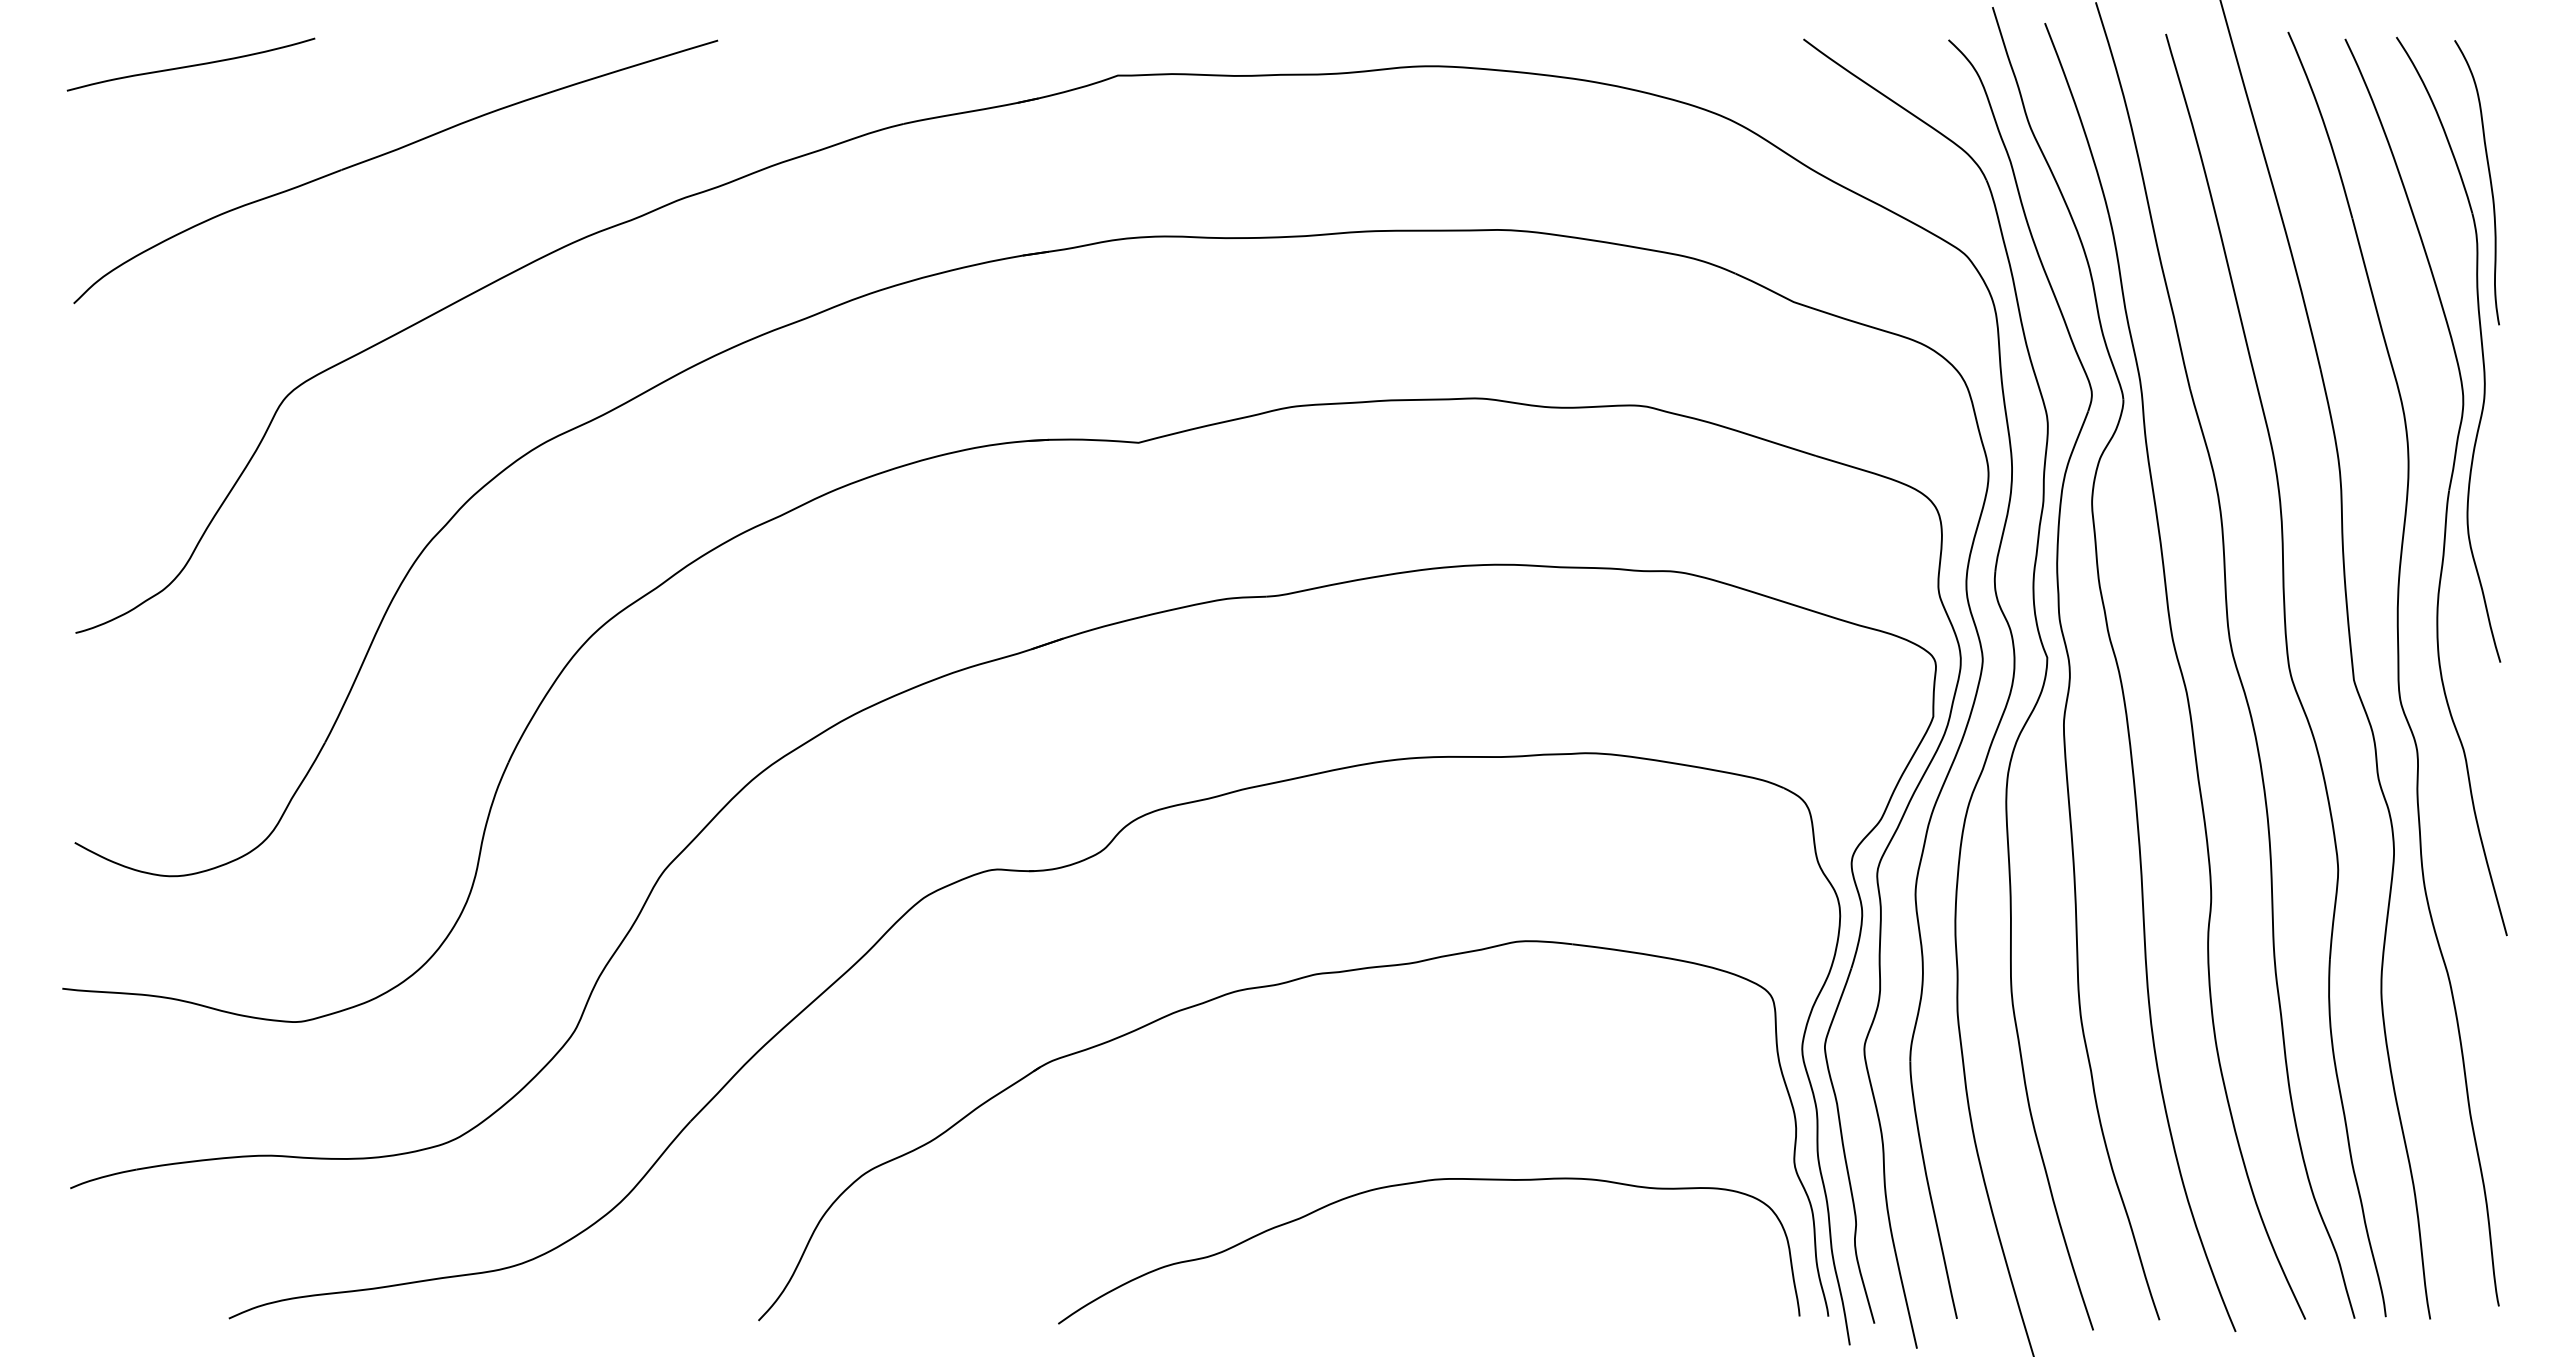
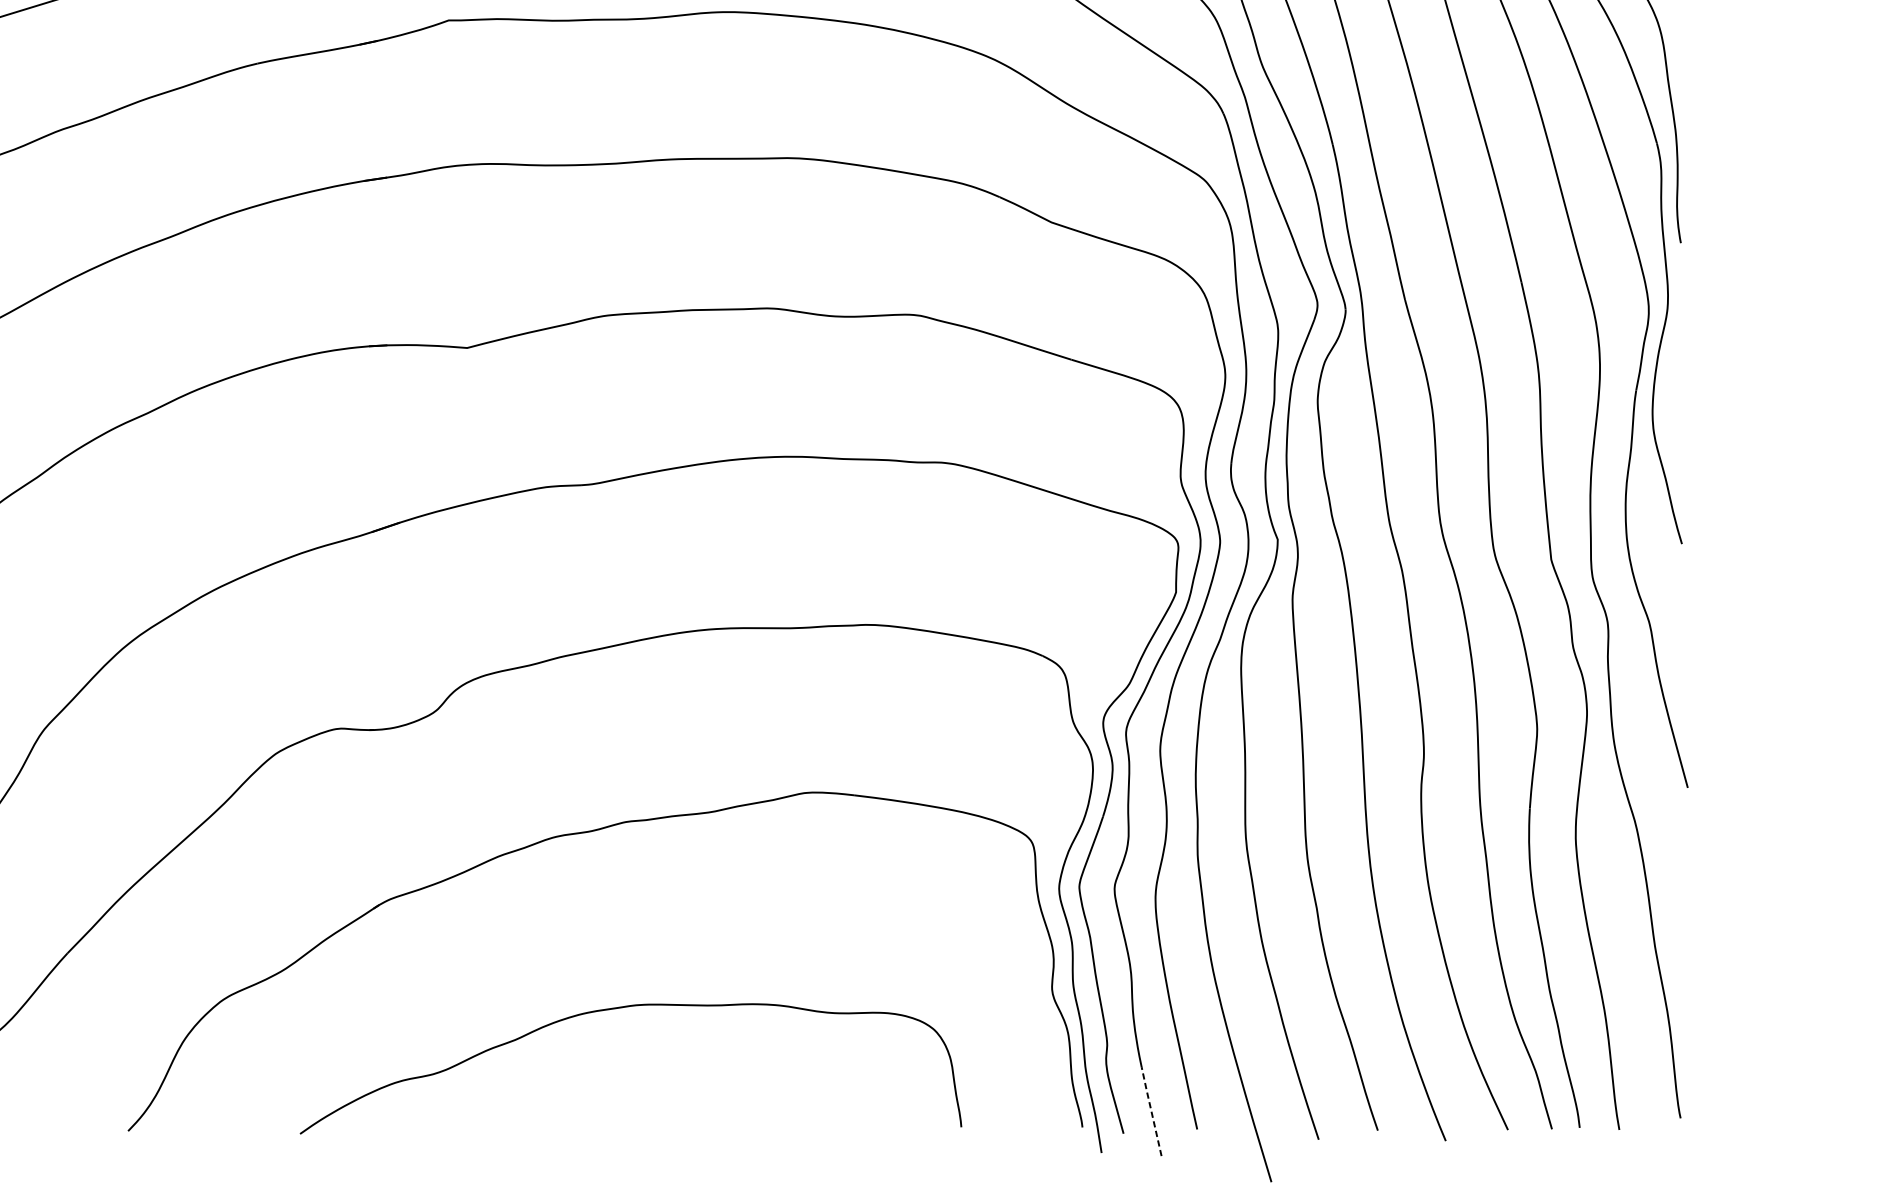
curve: (1417, 1183) -> (620, 1008), moved
line: (1905, 1298) -> (1151, 1111), solid -> dashed

